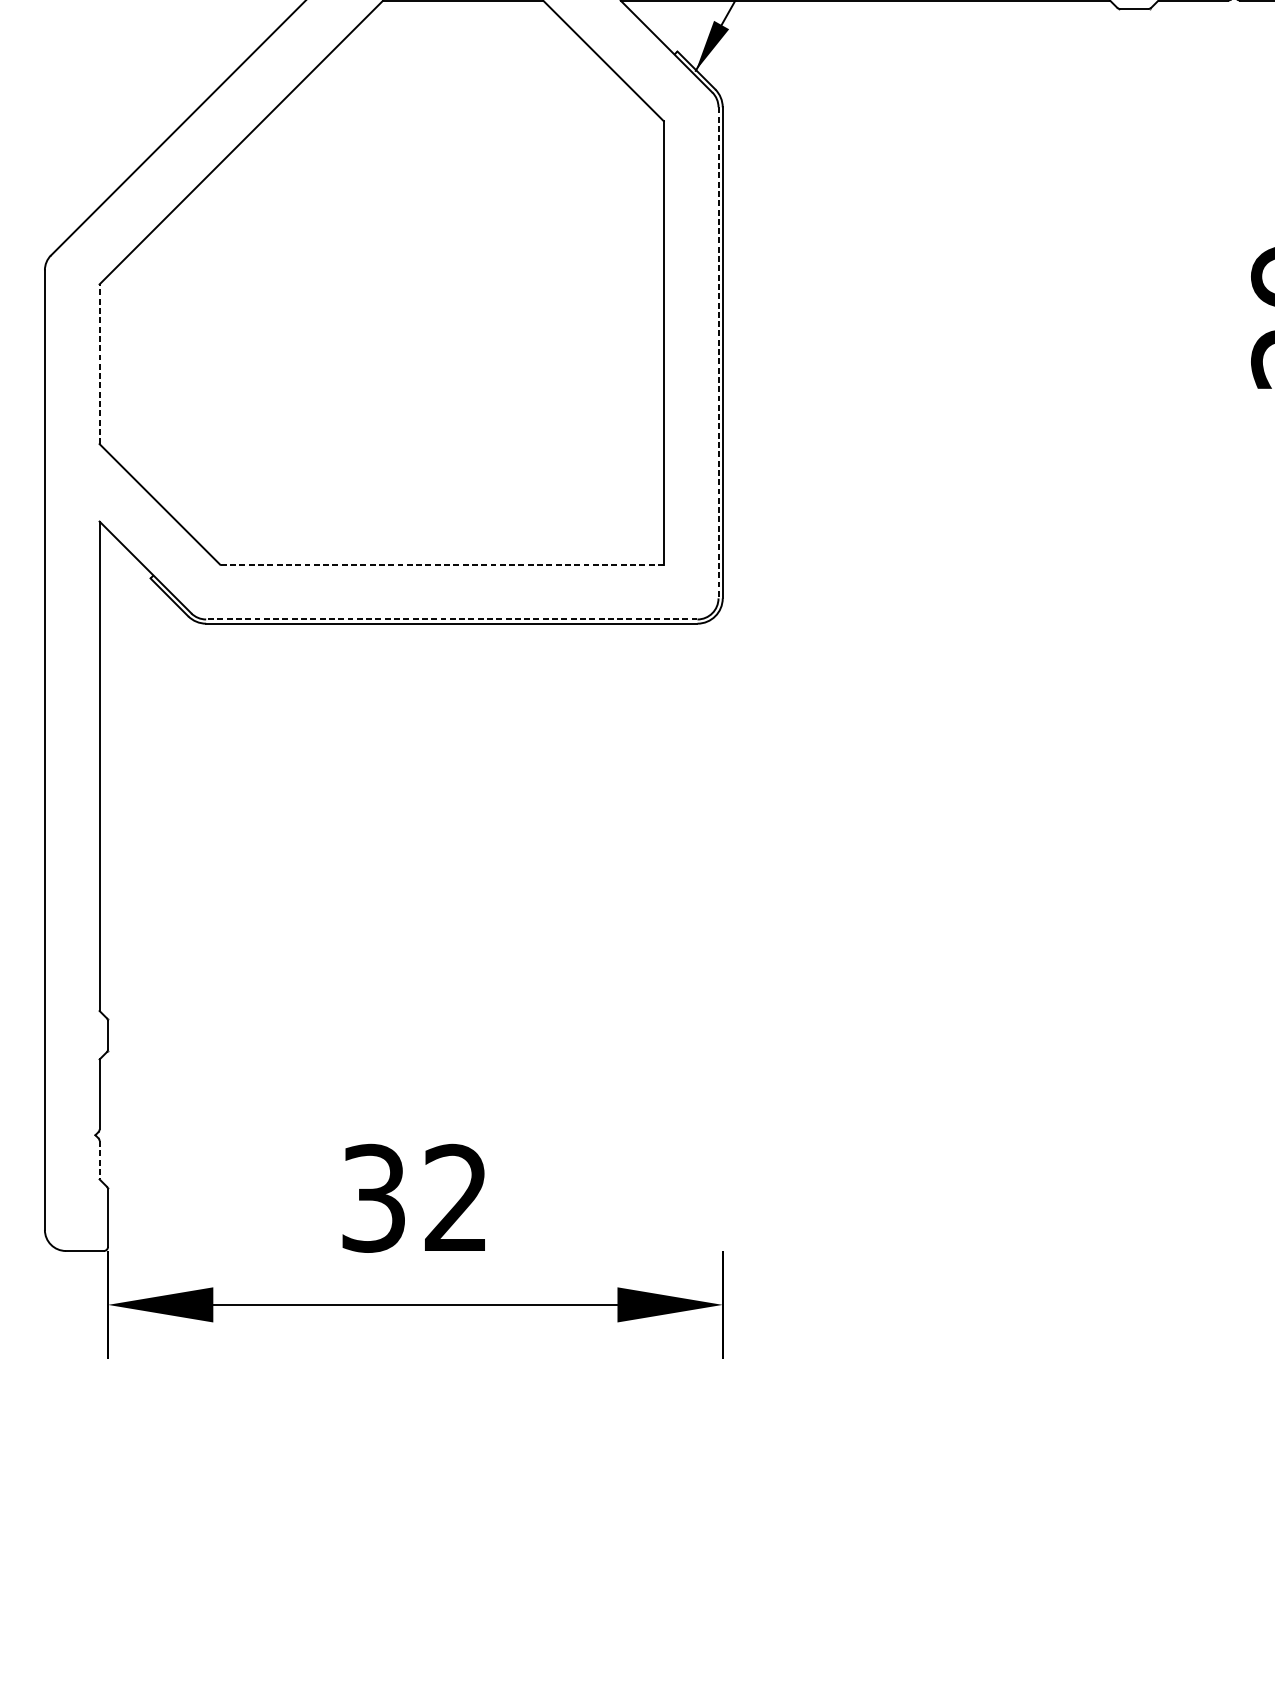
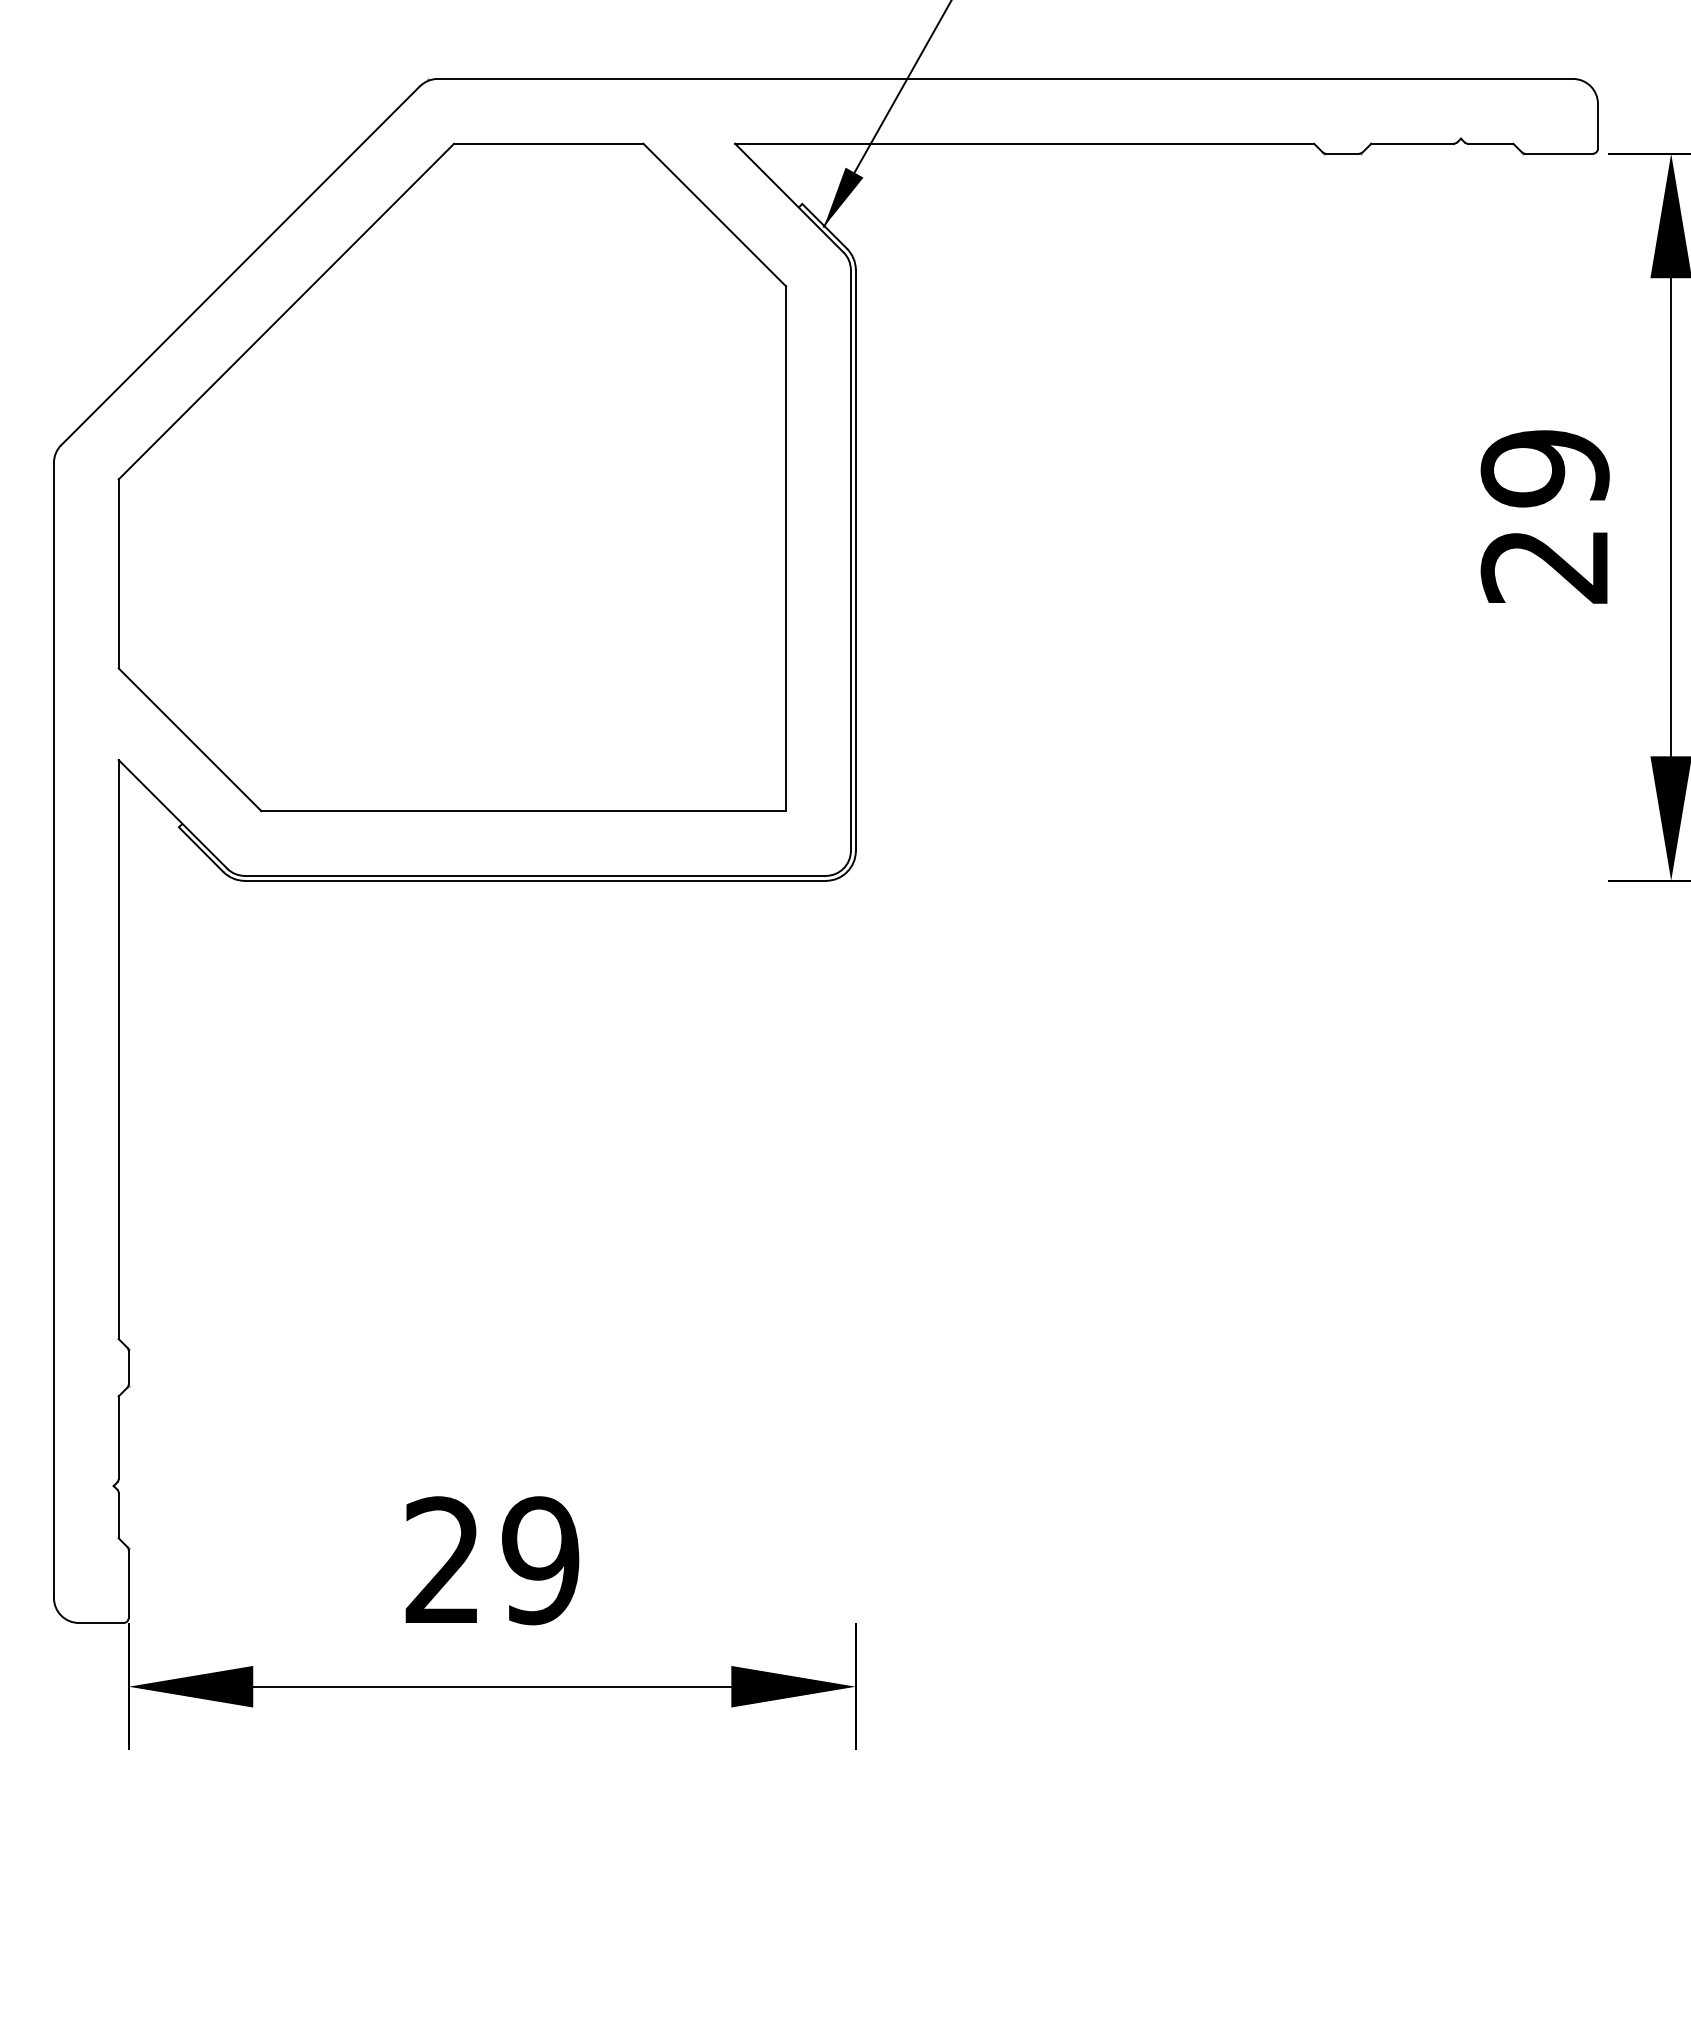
line: (718, 352) -> (850, 560), dashed -> solid
line: (99, 363) -> (118, 573), dashed -> solid
line: (441, 565) -> (523, 811), dashed -> solid
line: (451, 619) -> (535, 875), dashed -> solid
line: (99, 1160) -> (118, 1515), dashed -> solid
text: (415, 1198) -> (492, 1560), 32 -> 29

